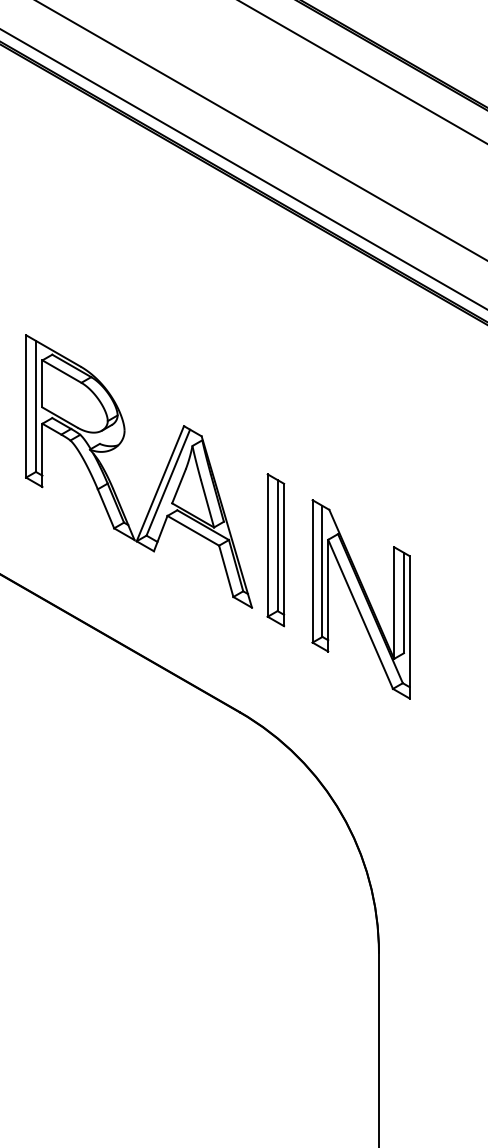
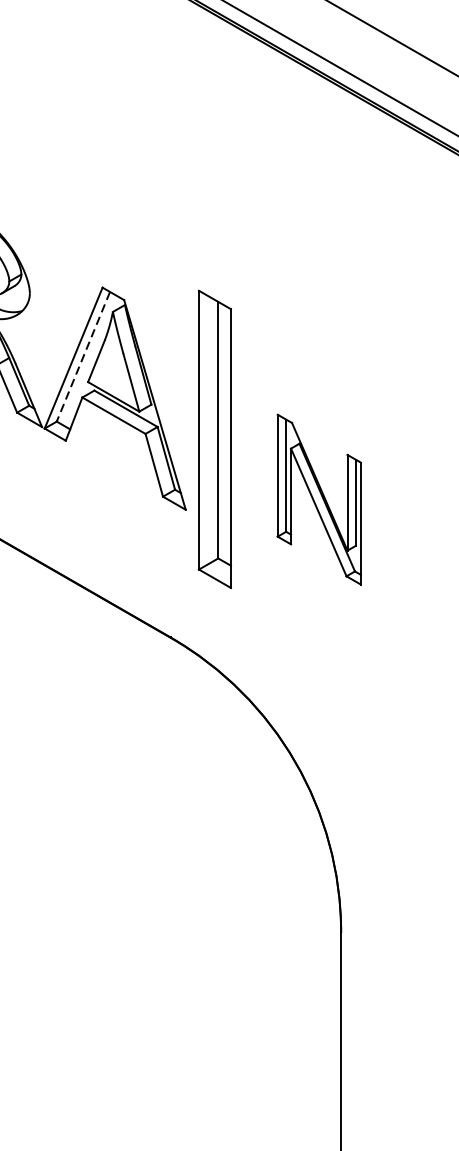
line: (168, 483) -> (83, 357), solid -> dashed
part: (275, 550) -> (214, 439), size x1.6
part: (360, 599) -> (318, 499), size x0.7

